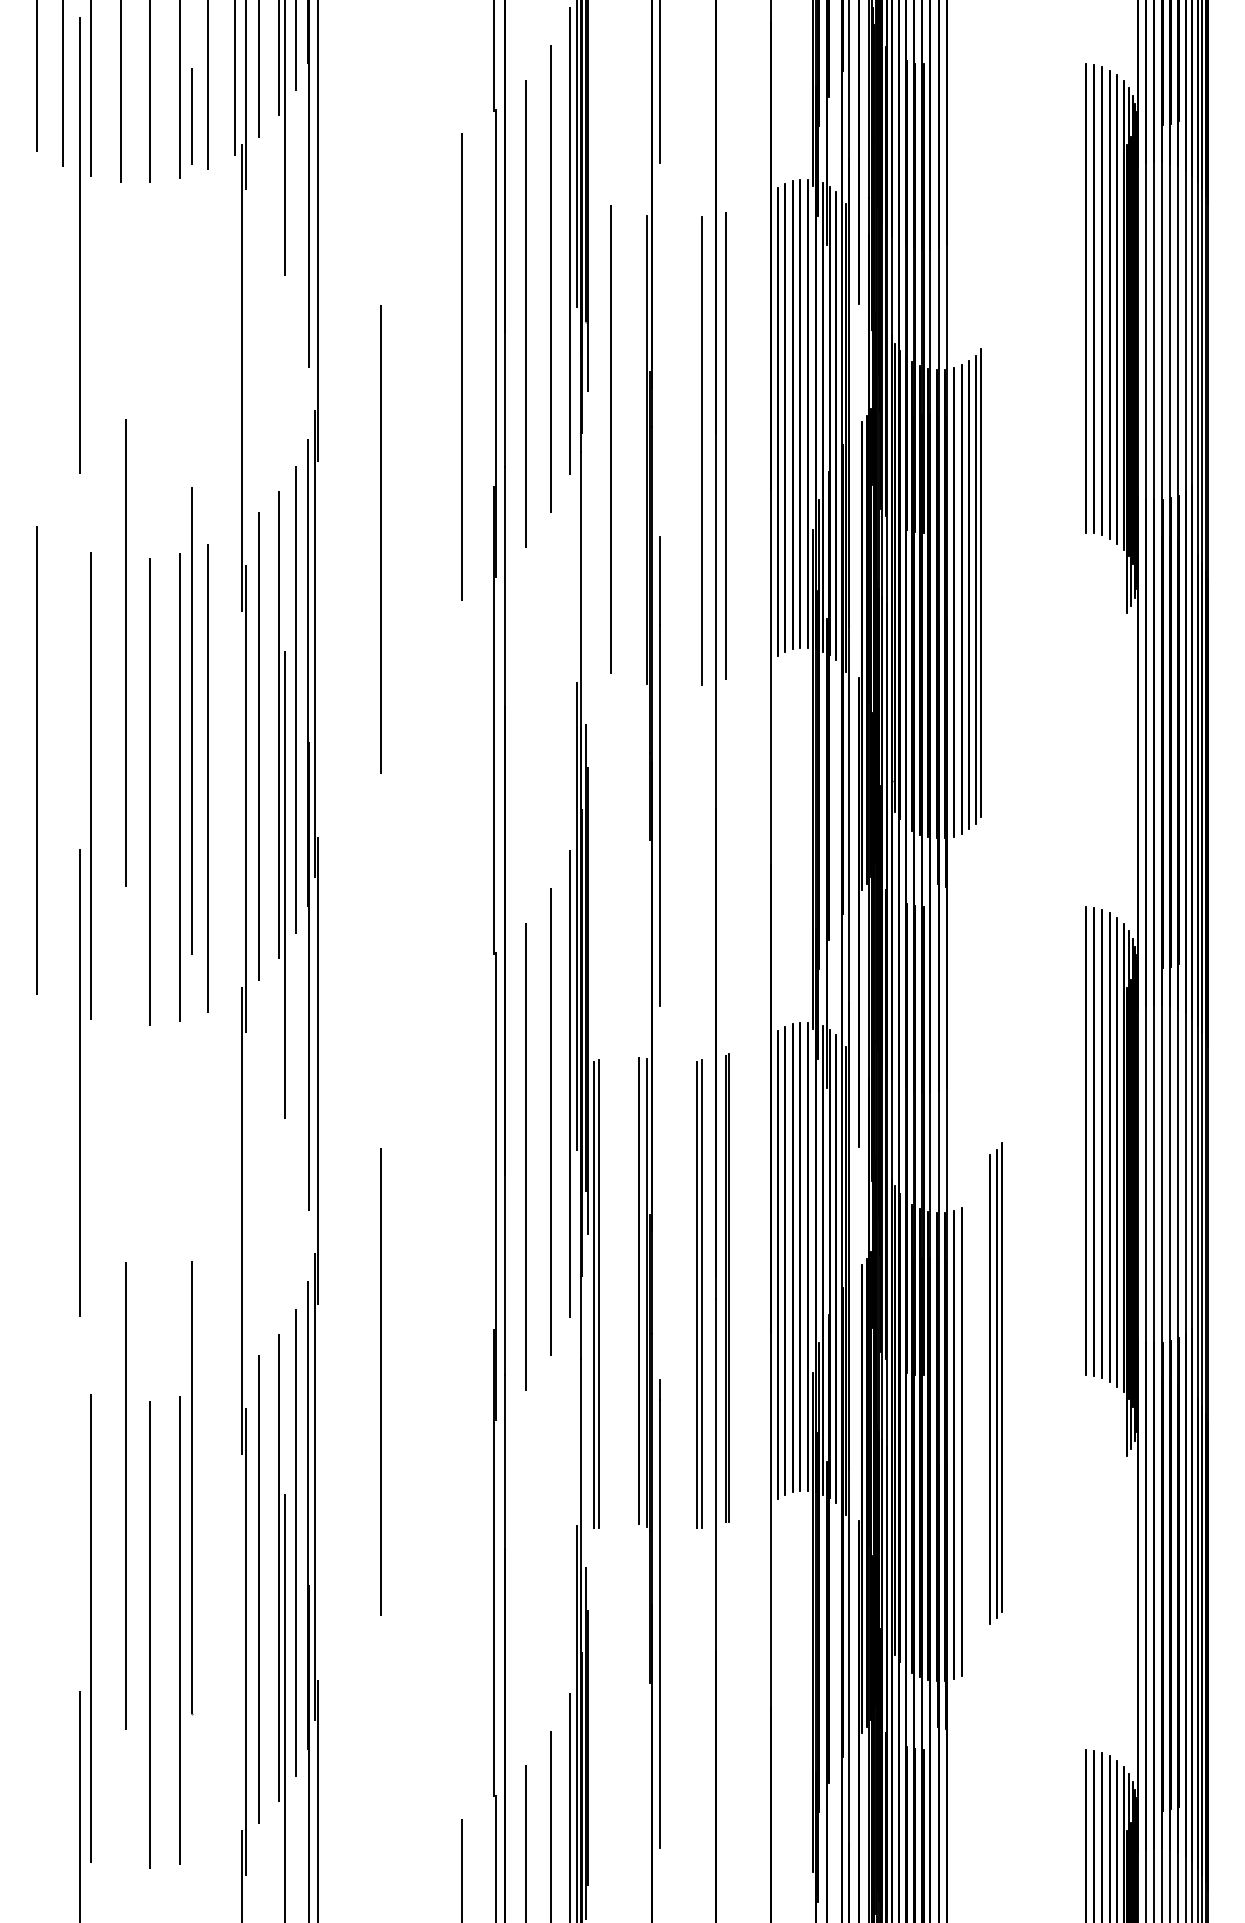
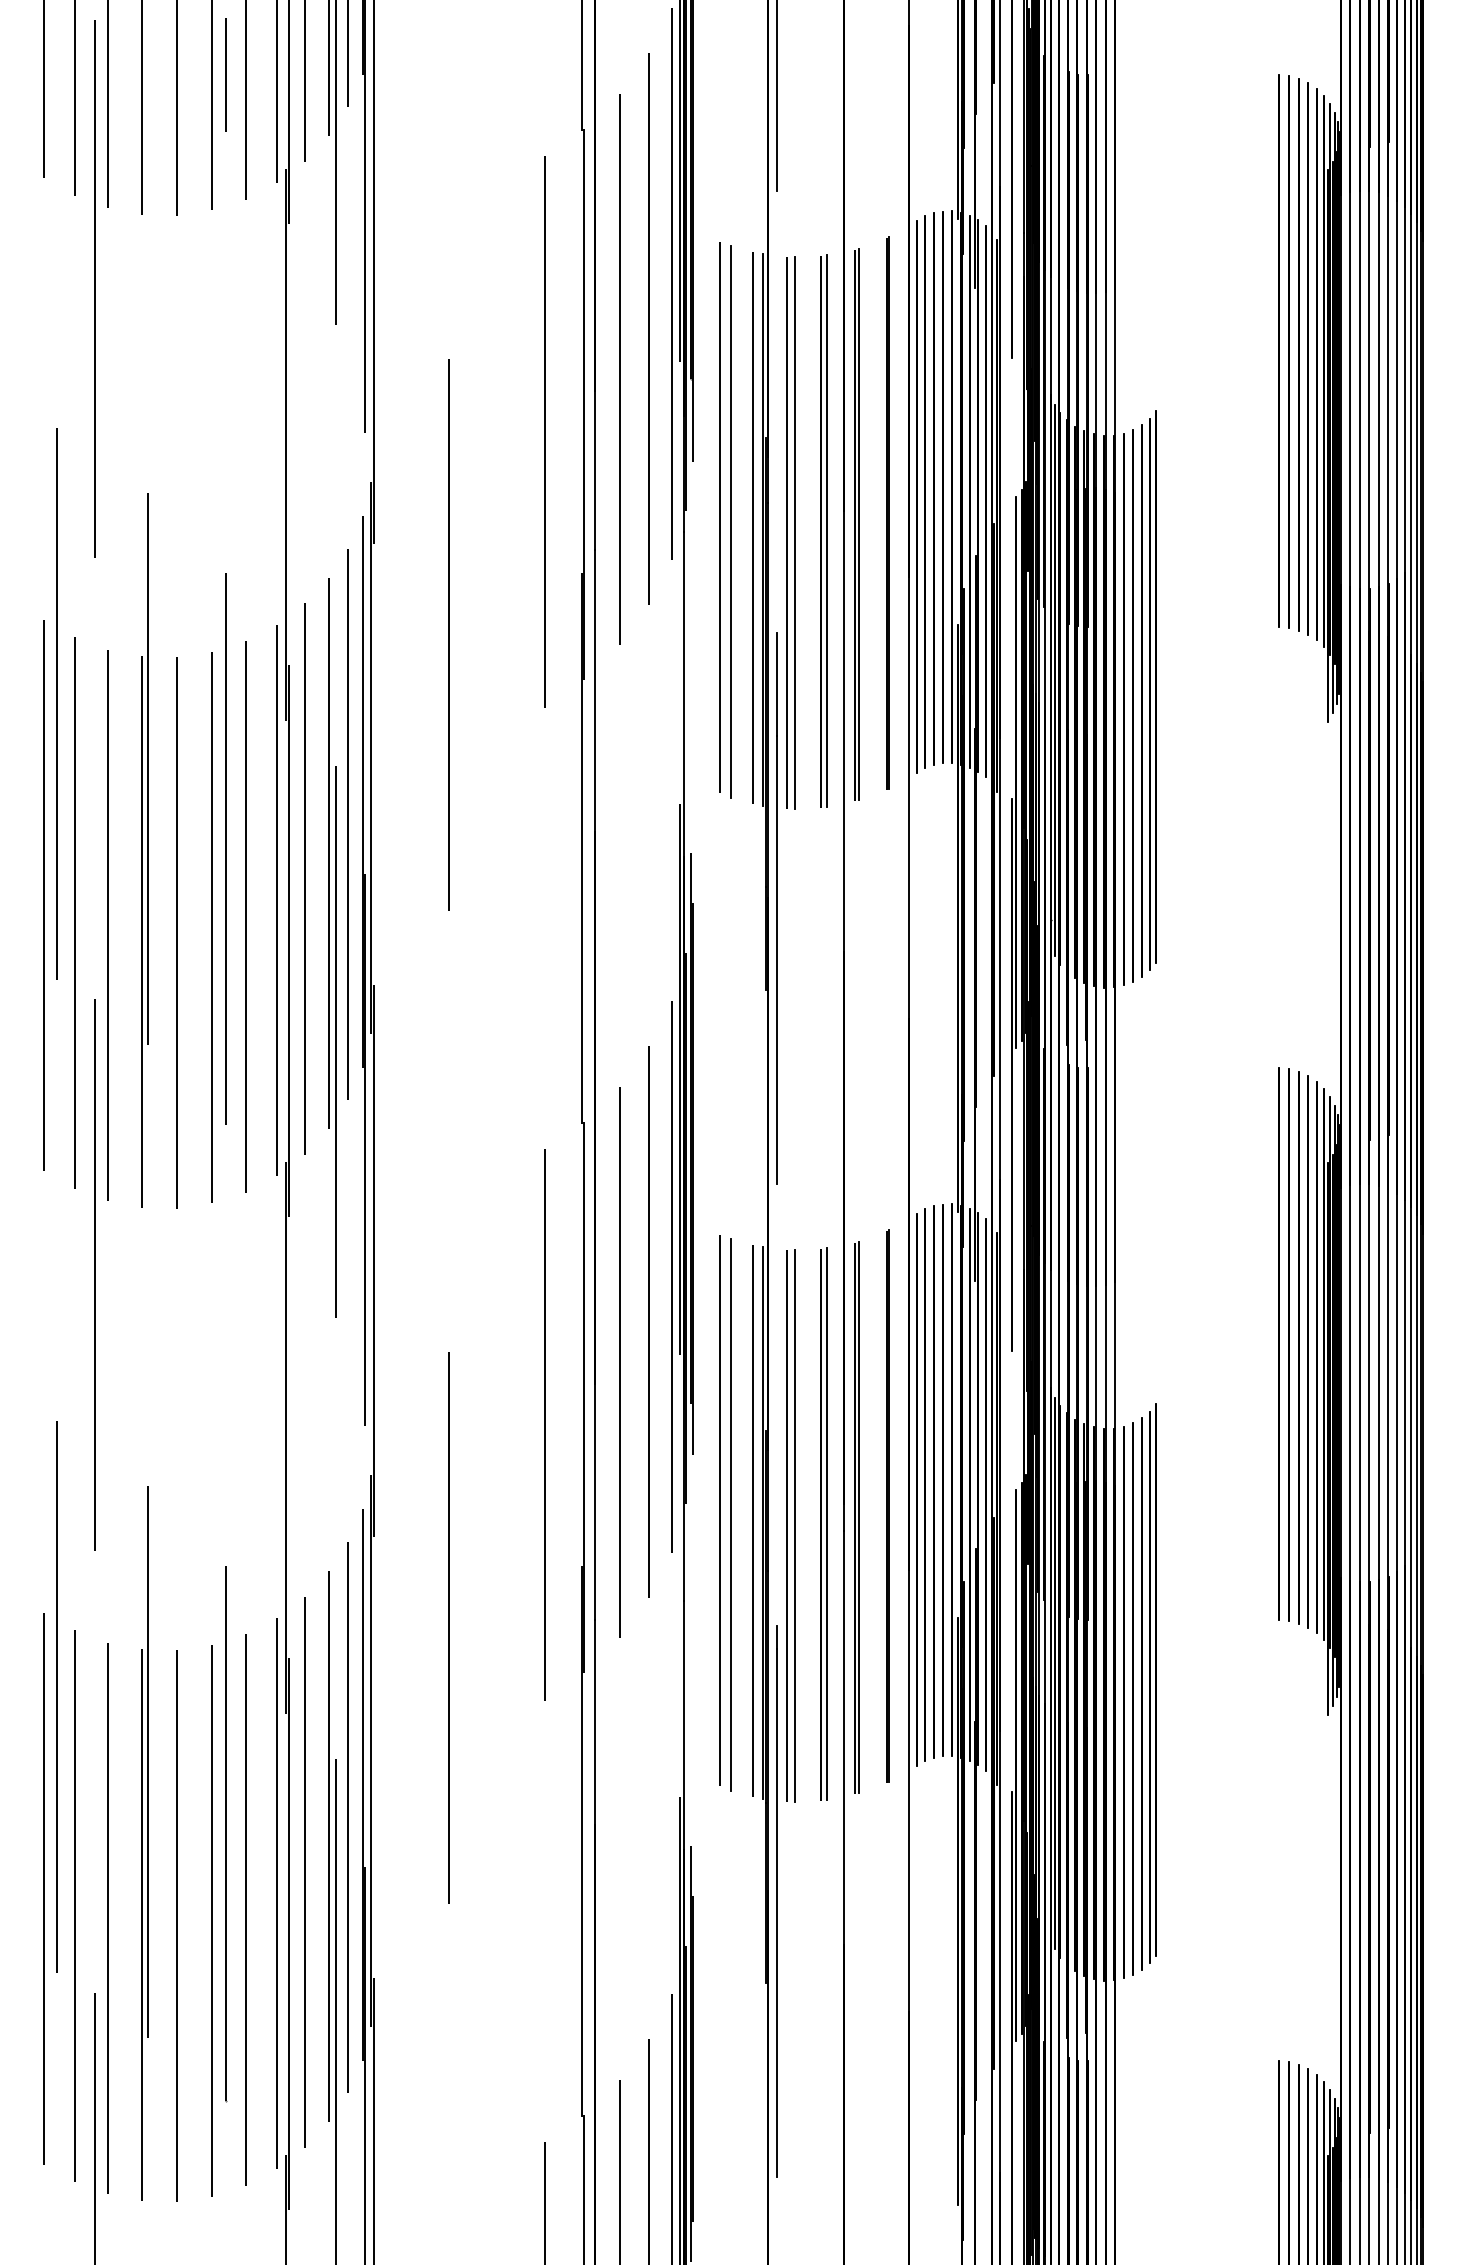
line: (191, 116) -> (225, 74), moved
line: (753, 435) -> (887, 512), added
line: (620, 442) -> (731, 521), added
line: (729, 445) -> (859, 524), added
line: (638, 447) -> (752, 527), added
line: (697, 451) -> (821, 531), added
line: (668, 452) -> (787, 532), added
line: (675, 452) -> (795, 532), added
line: (48, 597) -> (57, 703), added
line: (234, 764) -> (276, 900), added
line: (63, 775) -> (74, 913), added
line: (120, 790) -> (142, 931), added
line: (462, 1209) -> (544, 1424), added
line: (753, 1278) -> (887, 1505), added
line: (611, 1282) -> (720, 1510), added
line: (620, 1285) -> (731, 1514), added
part: (596, 1293) -> (702, 1523), removed
line: (668, 1295) -> (787, 1525), added
line: (675, 1295) -> (795, 1525), added
part: (995, 1383) -> (1148, 1686), moved
line: (48, 1440) -> (57, 1696), added
line: (192, 1488) -> (226, 1834), moved
line: (37, 1603) -> (44, 1888), added
line: (234, 1607) -> (276, 1893), added
line: (63, 1618) -> (74, 1906), added
line: (208, 1621) -> (245, 1909), added
line: (120, 1633) -> (142, 1924), added

